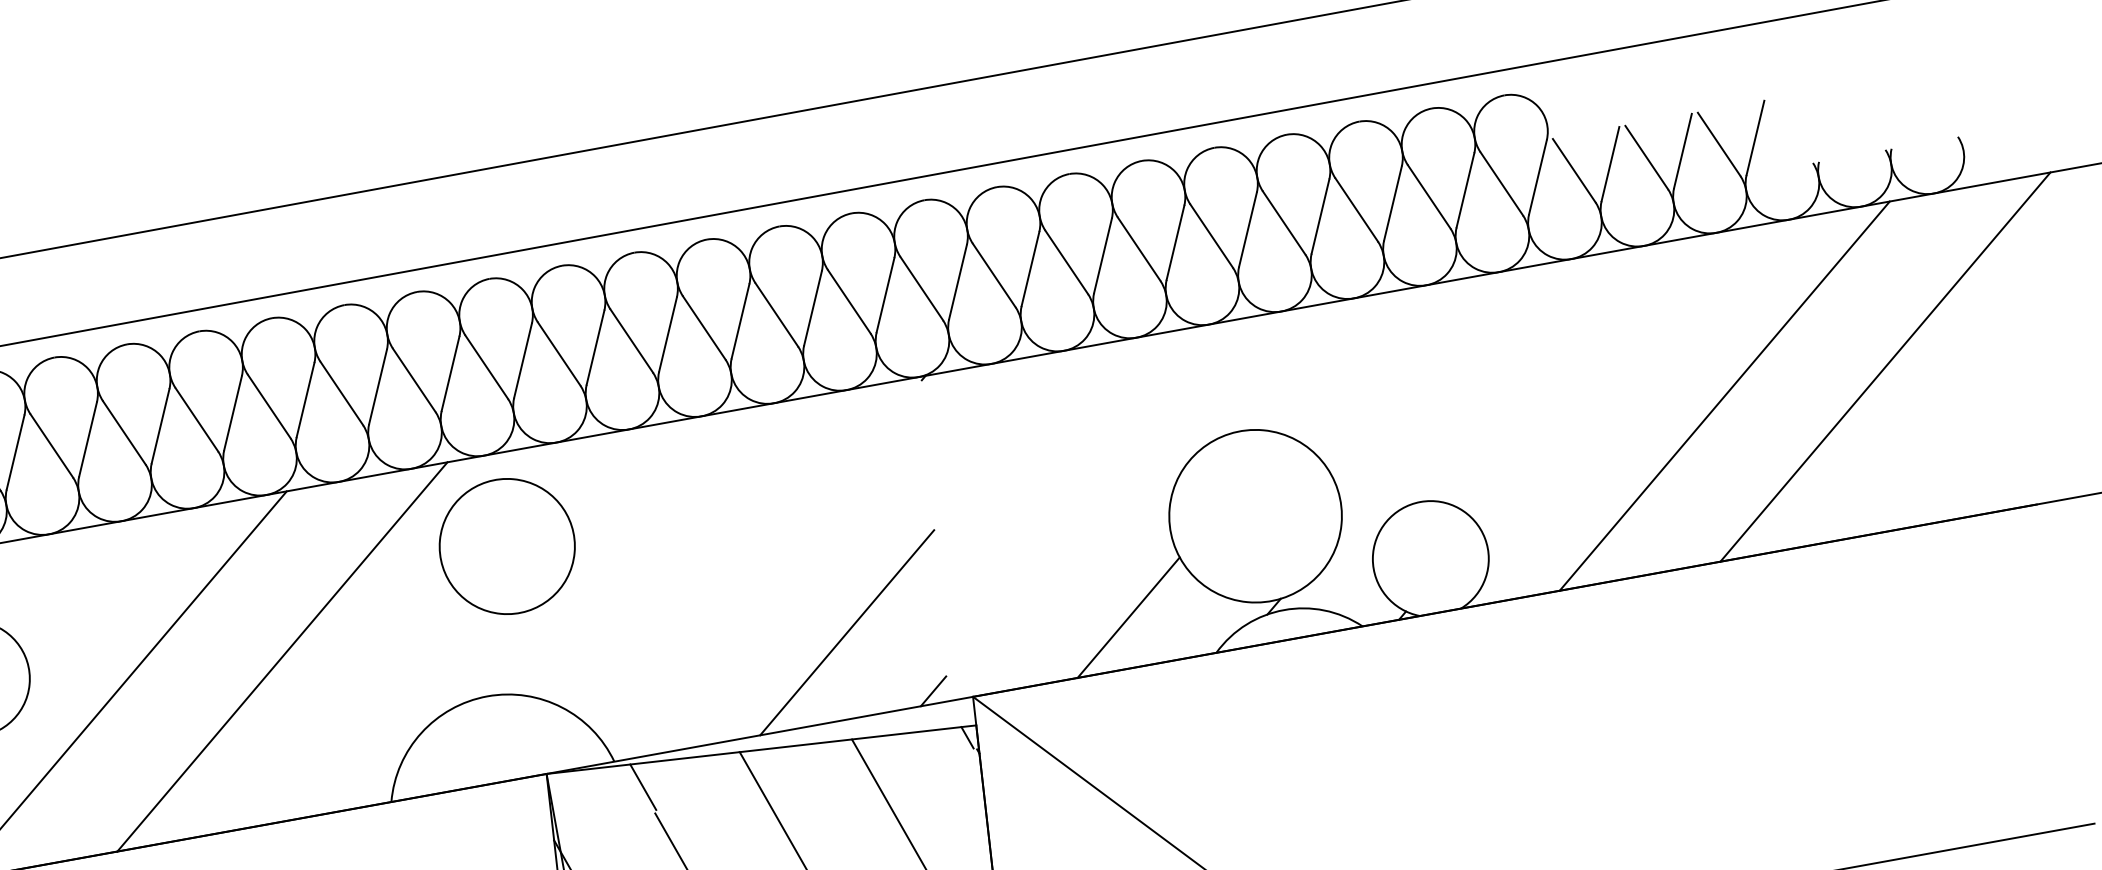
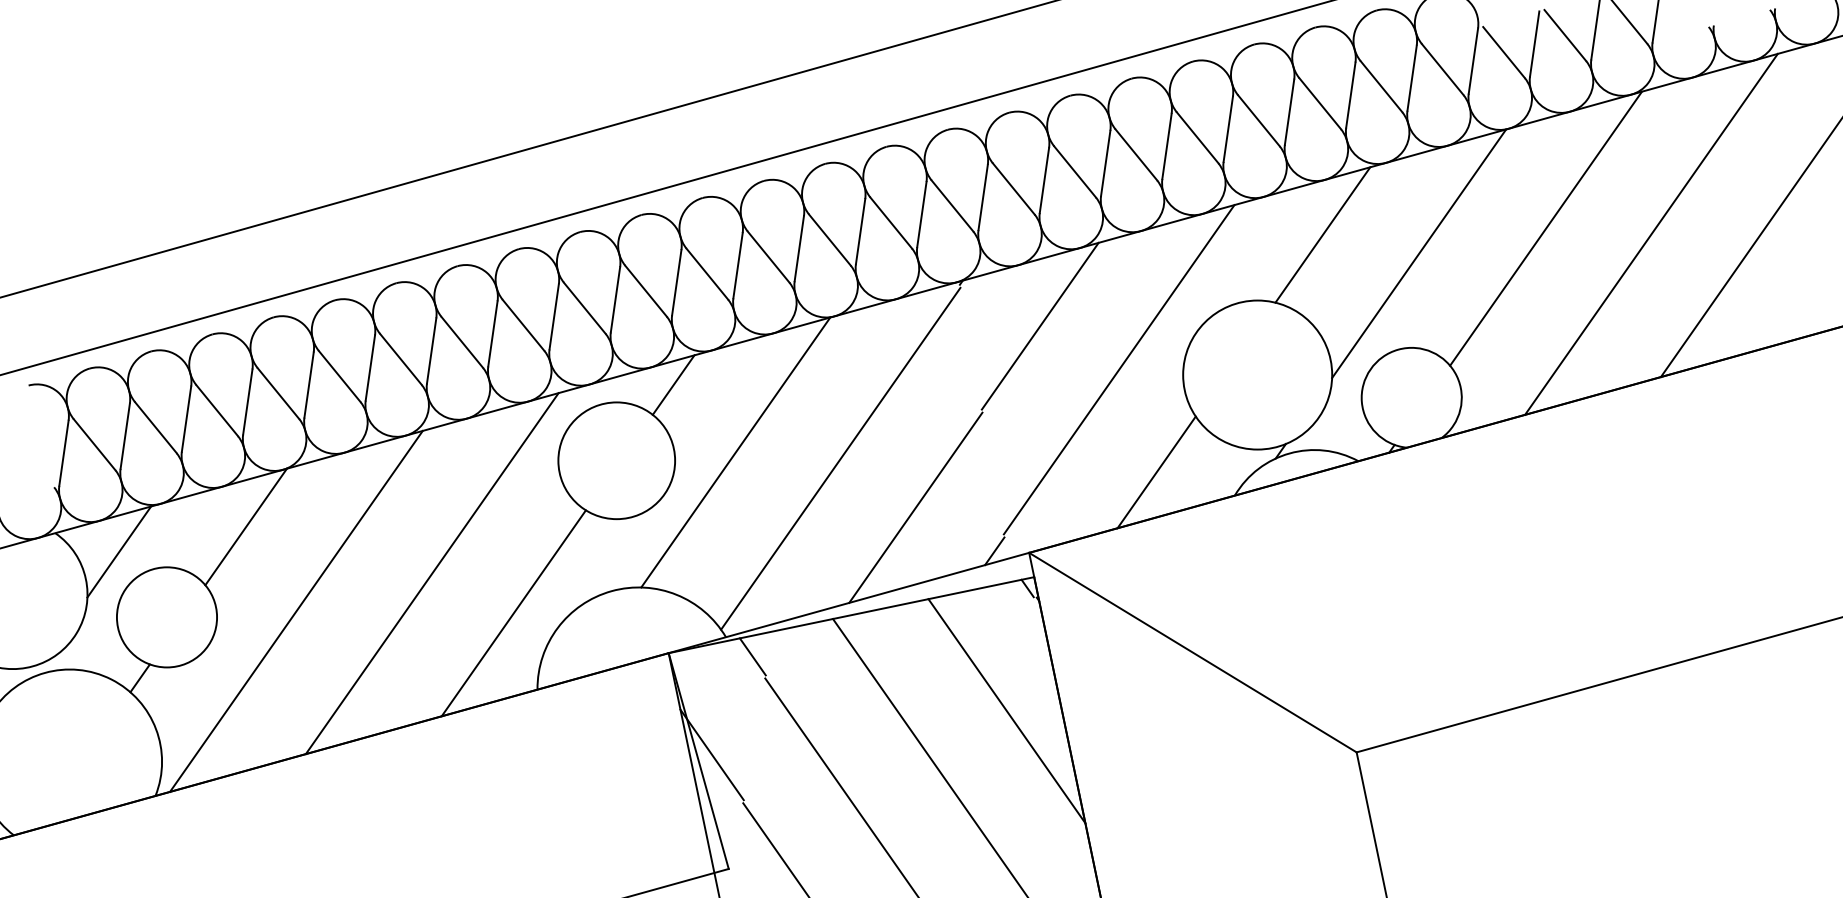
line: (1345, 361) -> (1322, 234), added
line: (1603, 378) -> (1545, 228), added
line: (1455, 393) -> (1419, 253), added
line: (1009, 435) -> (1039, 325), added
line: (580, 464) -> (673, 384), added
line: (1095, 494) -> (1118, 369), added
line: (645, 549) -> (735, 452), added
line: (765, 567) -> (840, 458), added
line: (72, 582) -> (245, 526), added
line: (371, 711) -> (513, 613), added

